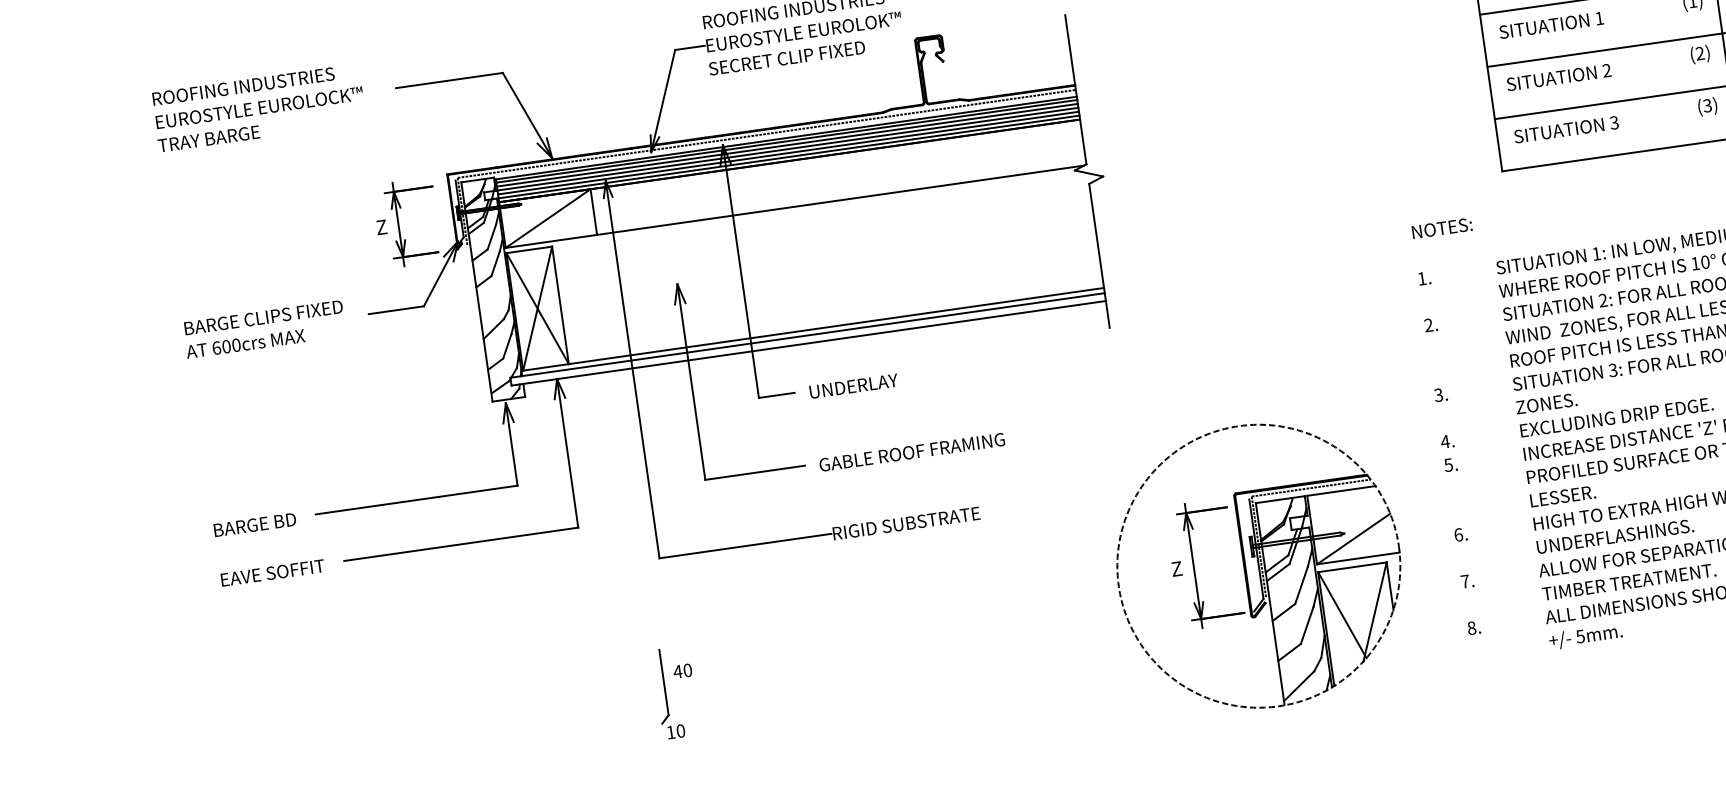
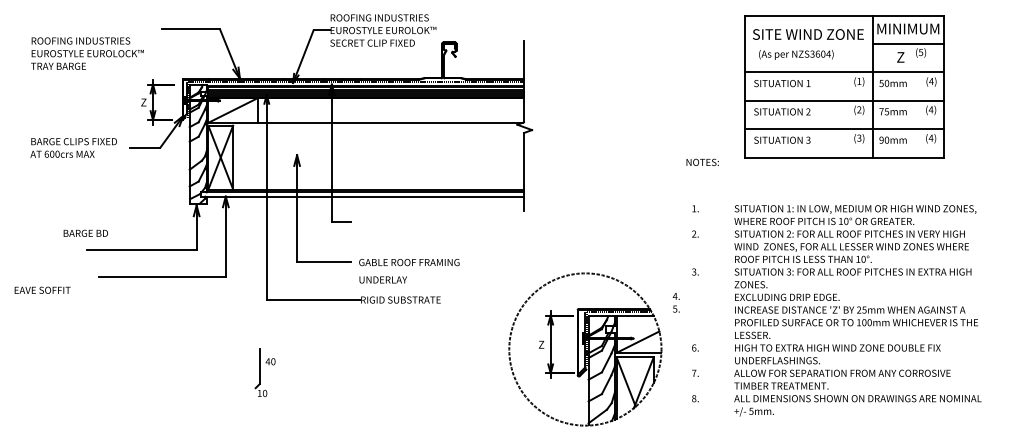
text: (258, 107) -> (87, 53), moved
text: (1441, 226) -> (702, 161), moved
text: (852, 385) -> (382, 279), moved
text: (1447, 453) -> (675, 302), moved
text: (254, 523) -> (85, 232), moved
text: (272, 571) -> (42, 289), moved

